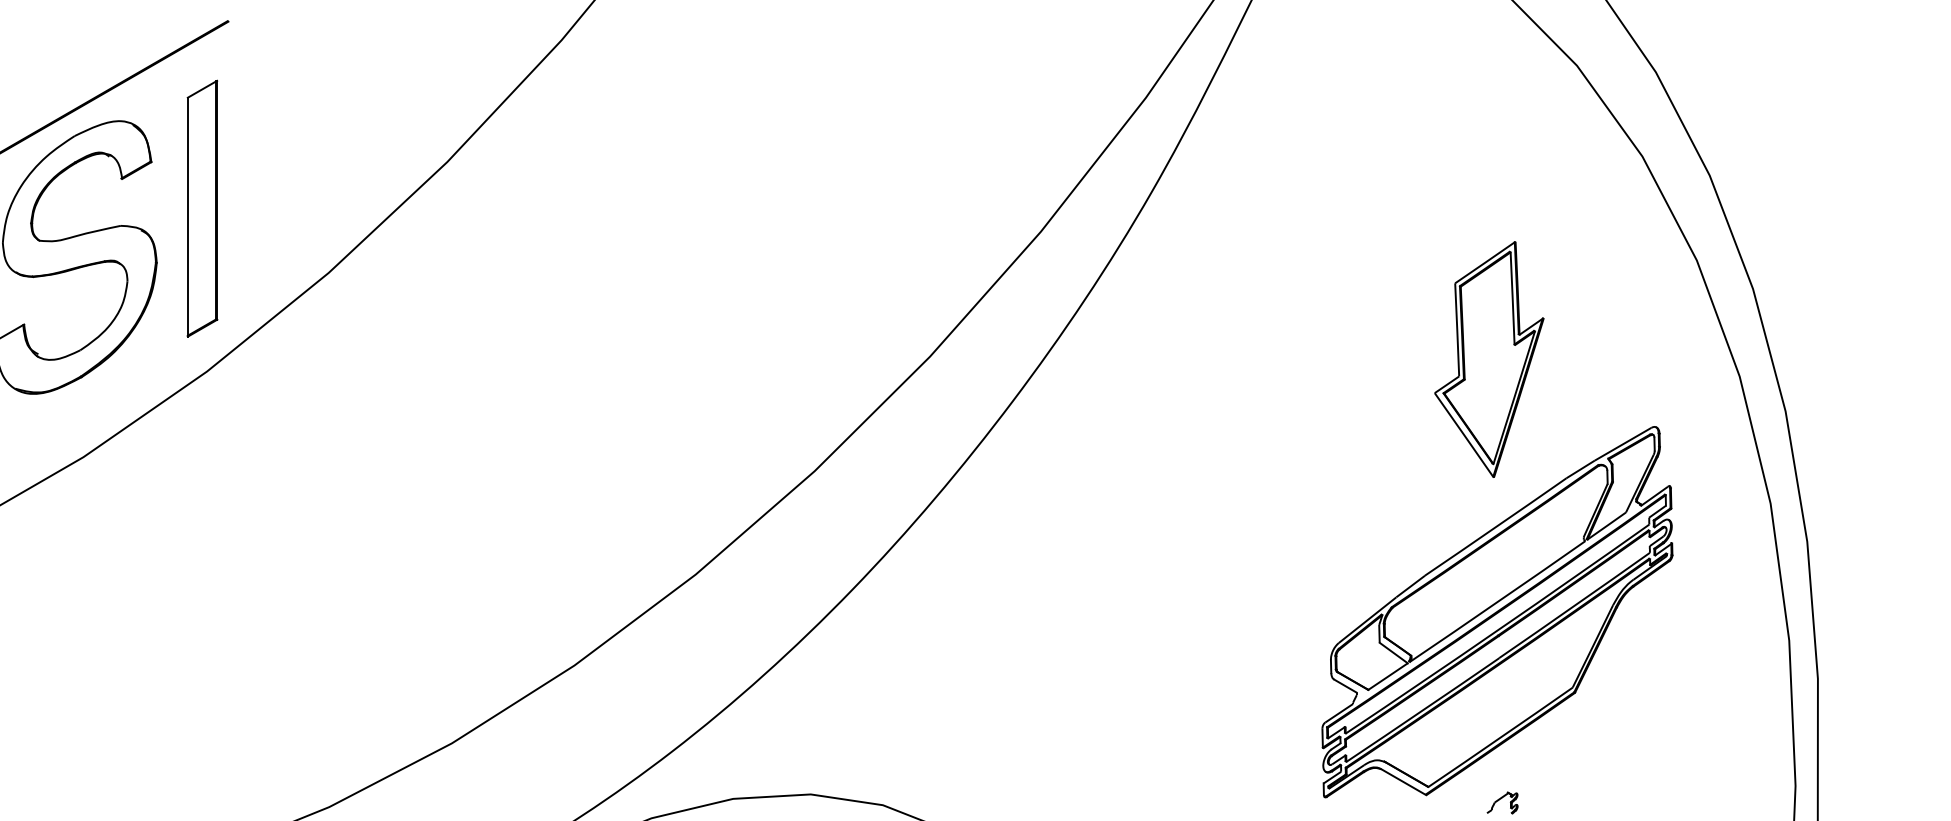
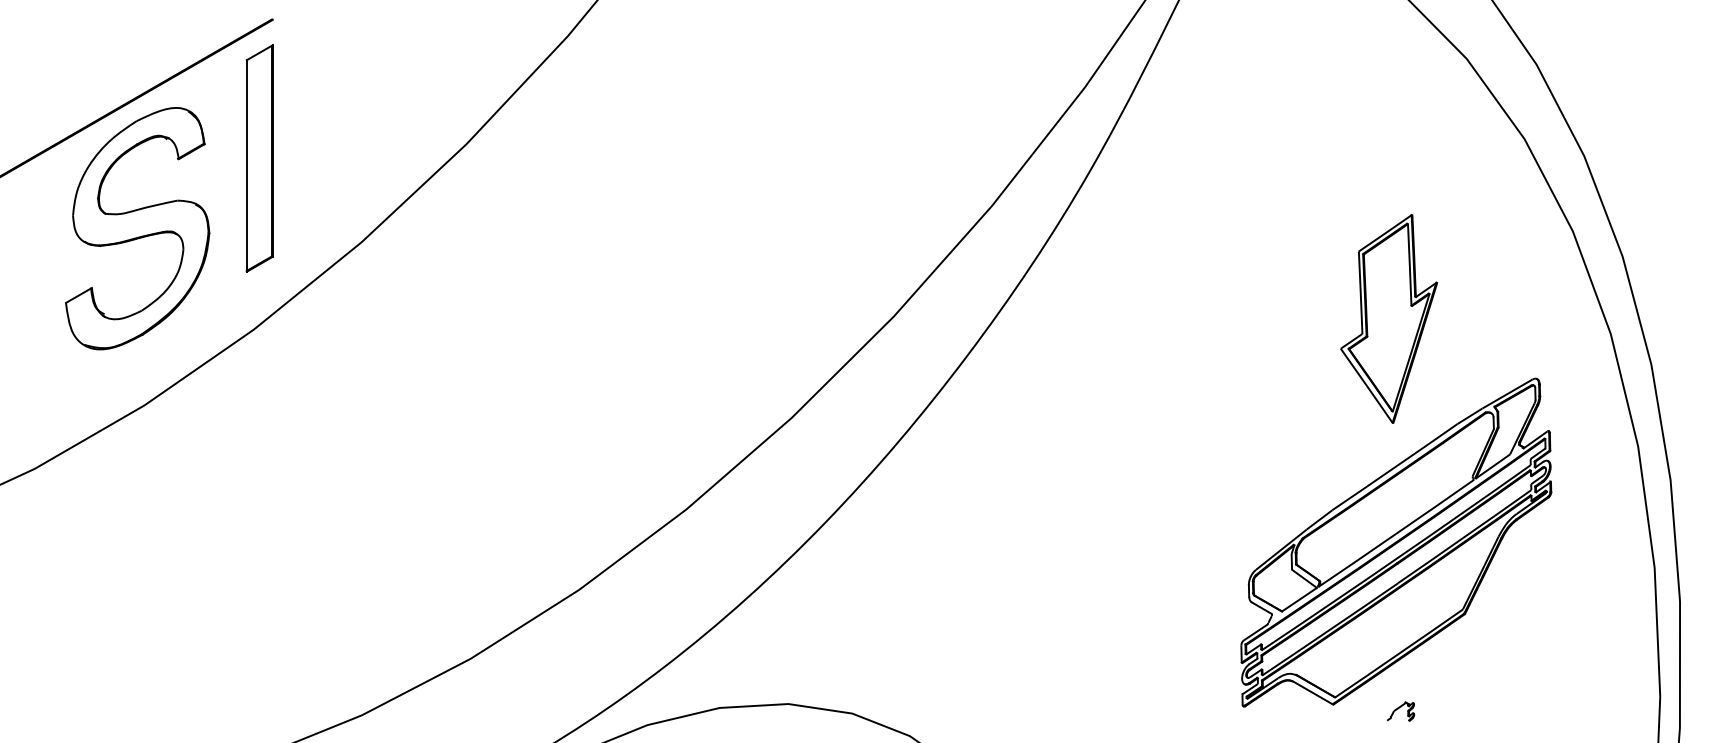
part: (202, 208) -> (259, 158), moved

